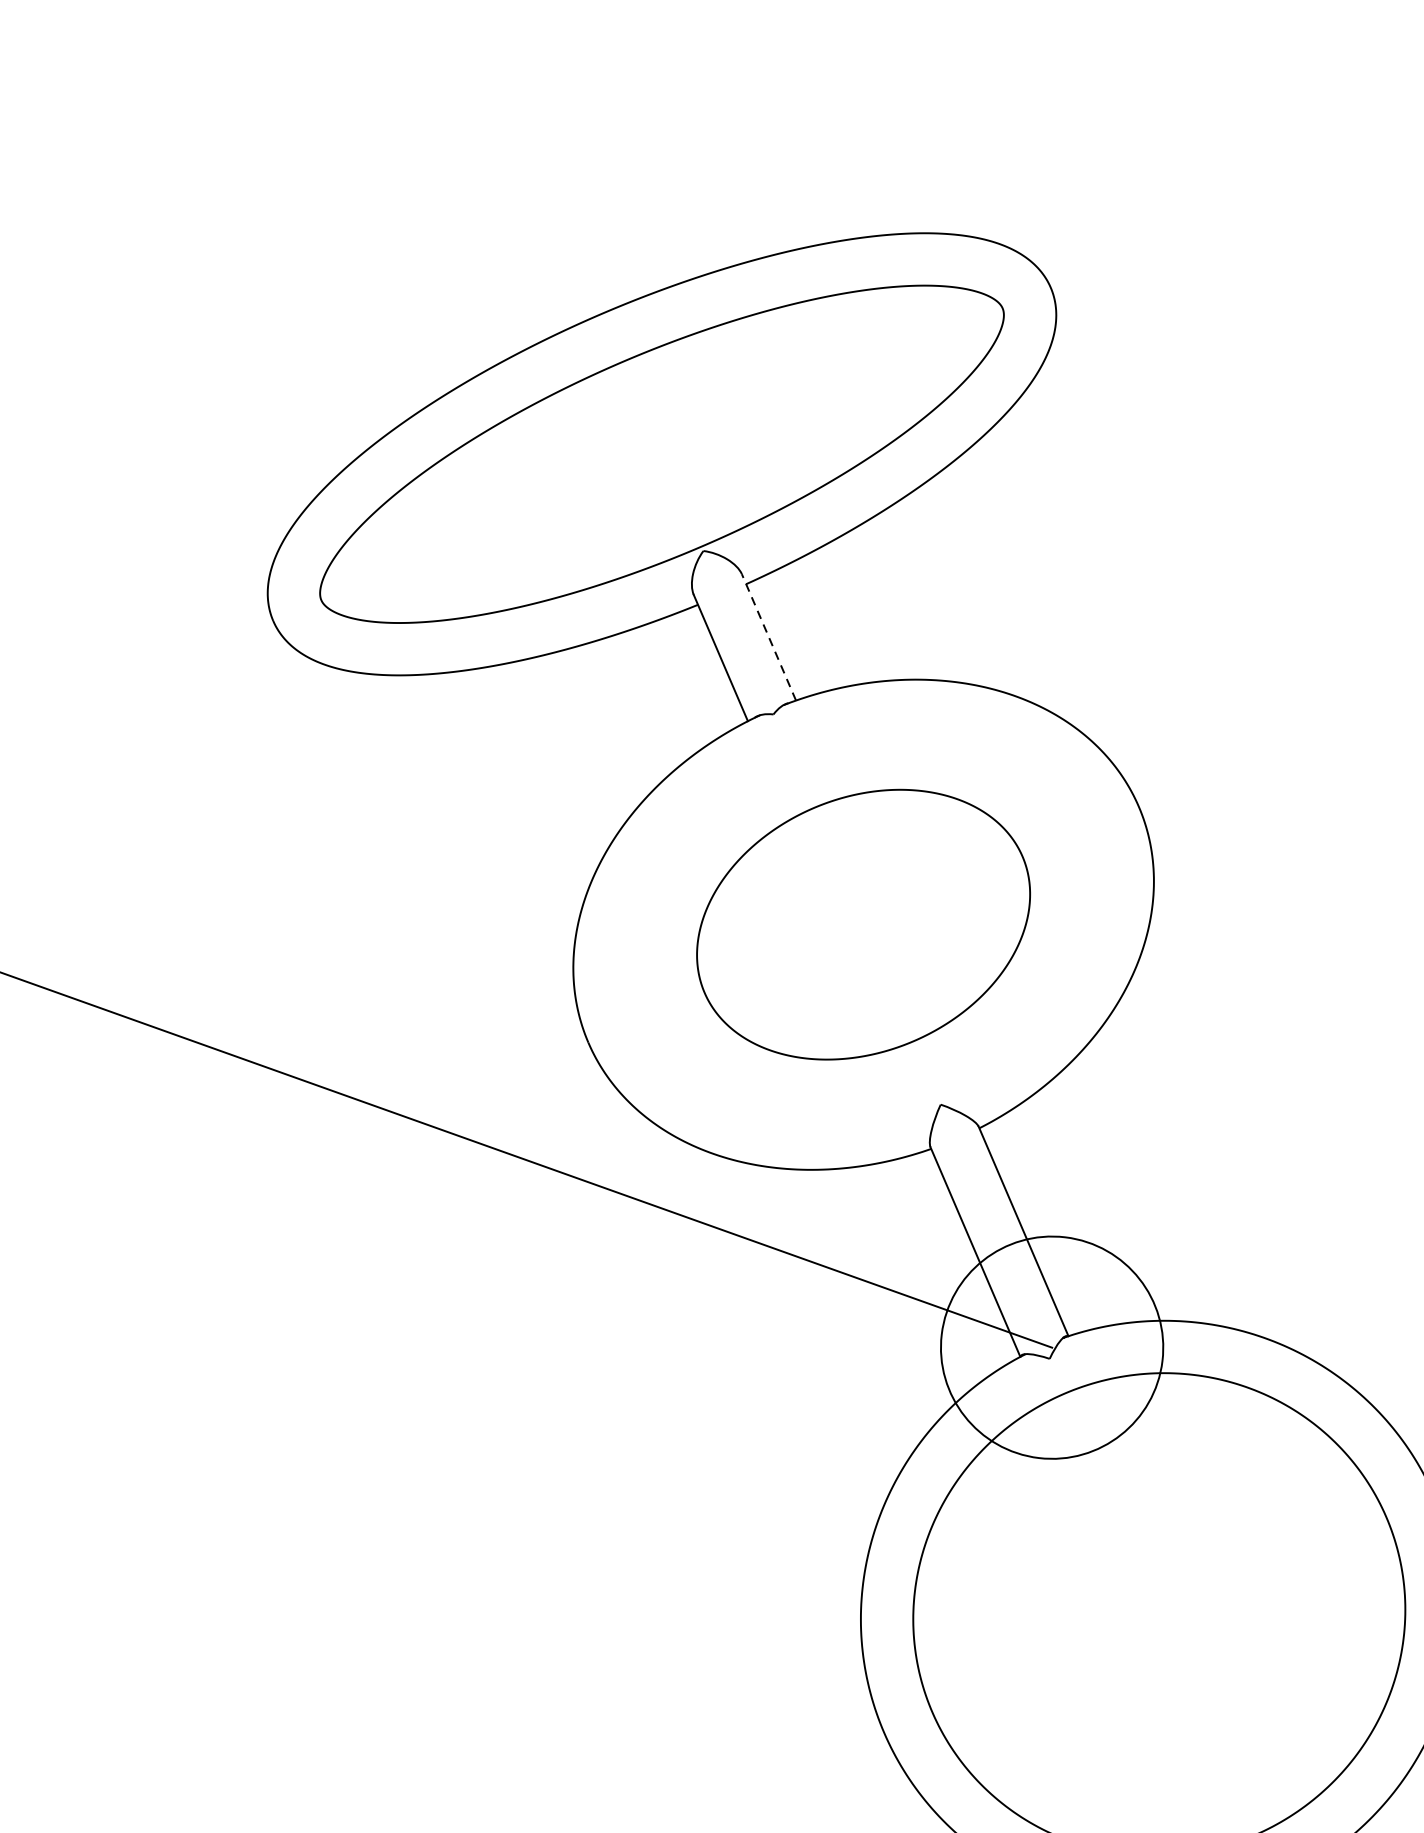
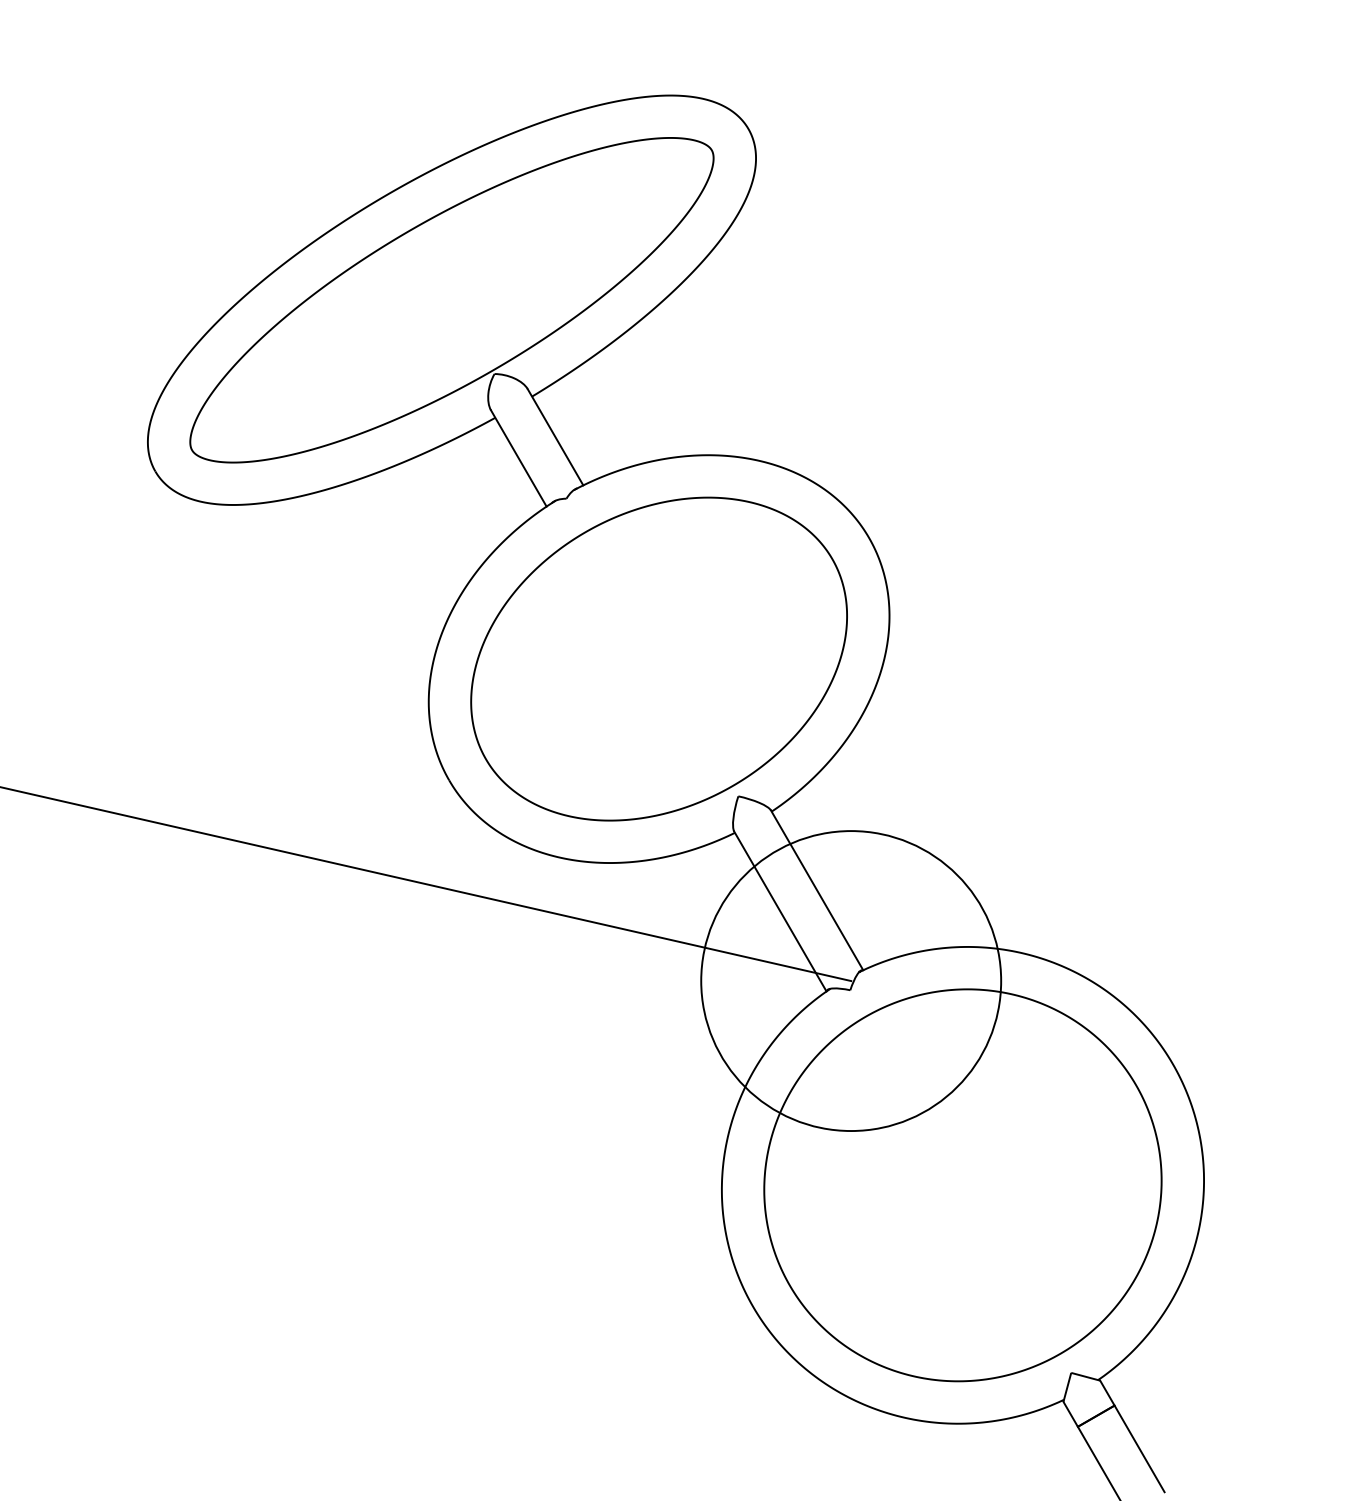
line: (768, 637) -> (555, 437), dashed -> solid
part: (862, 923) -> (658, 658), size x1.43
circle: (1052, 1348) -> (851, 981), size x1.67

